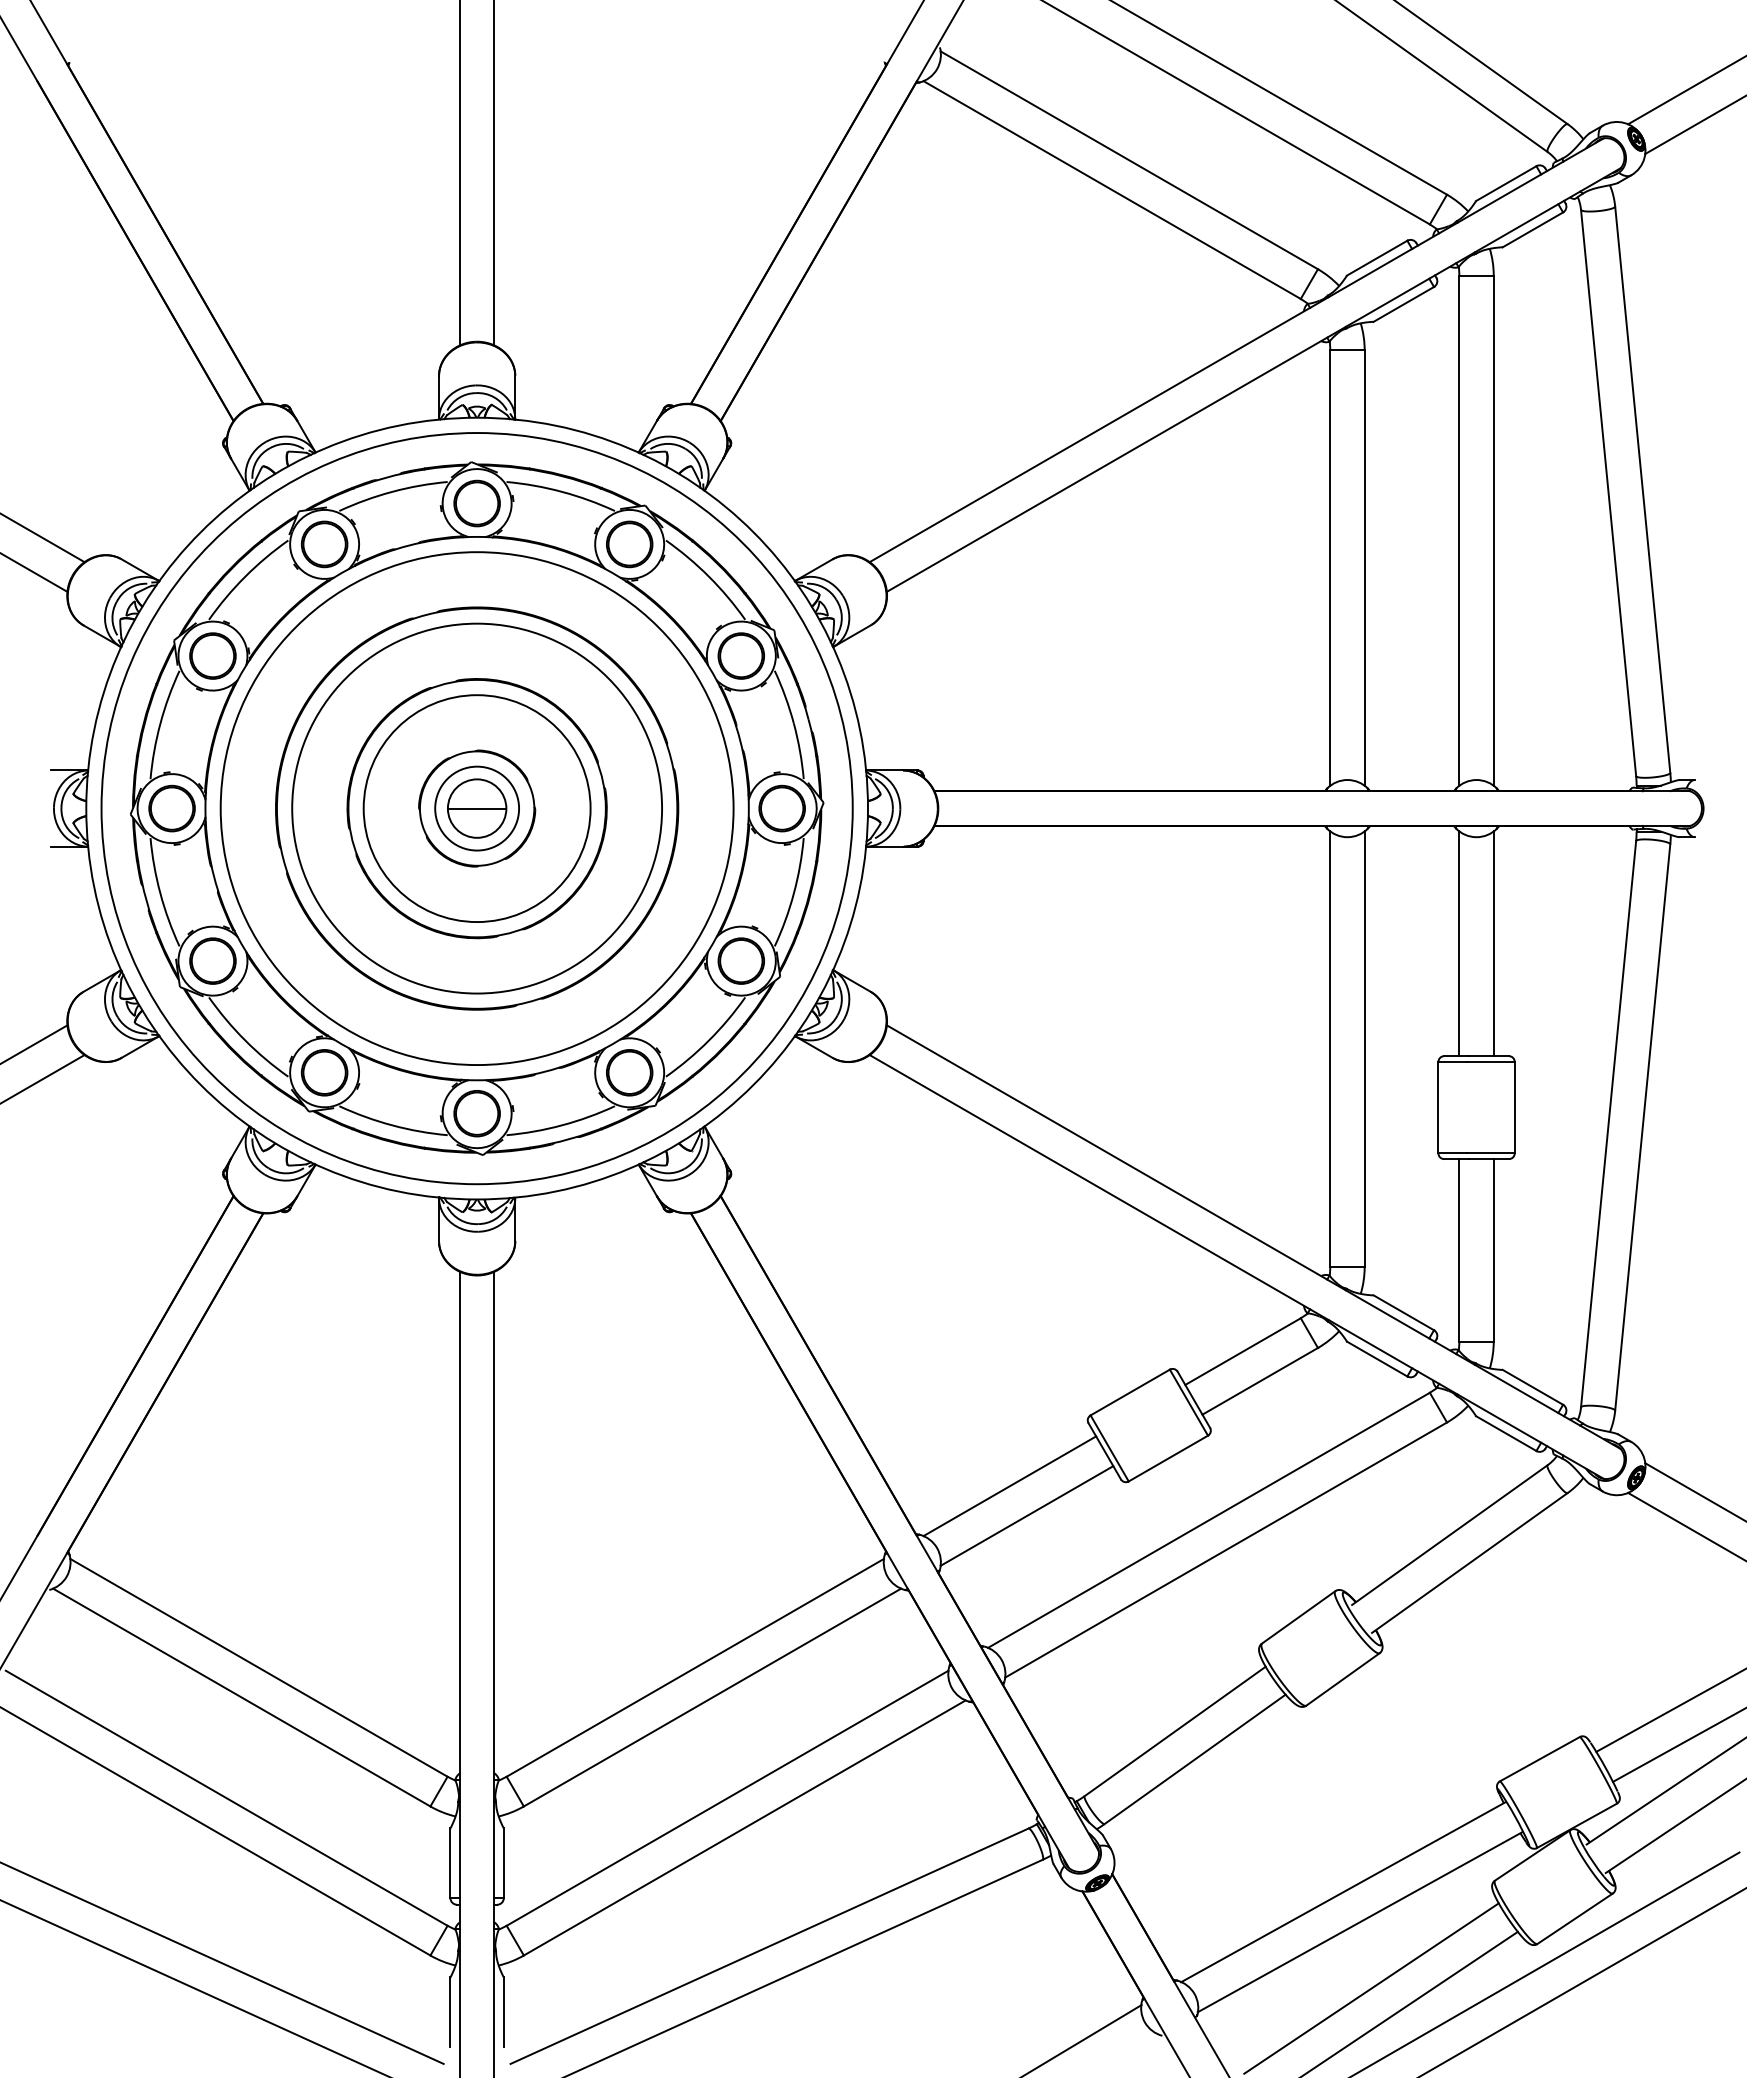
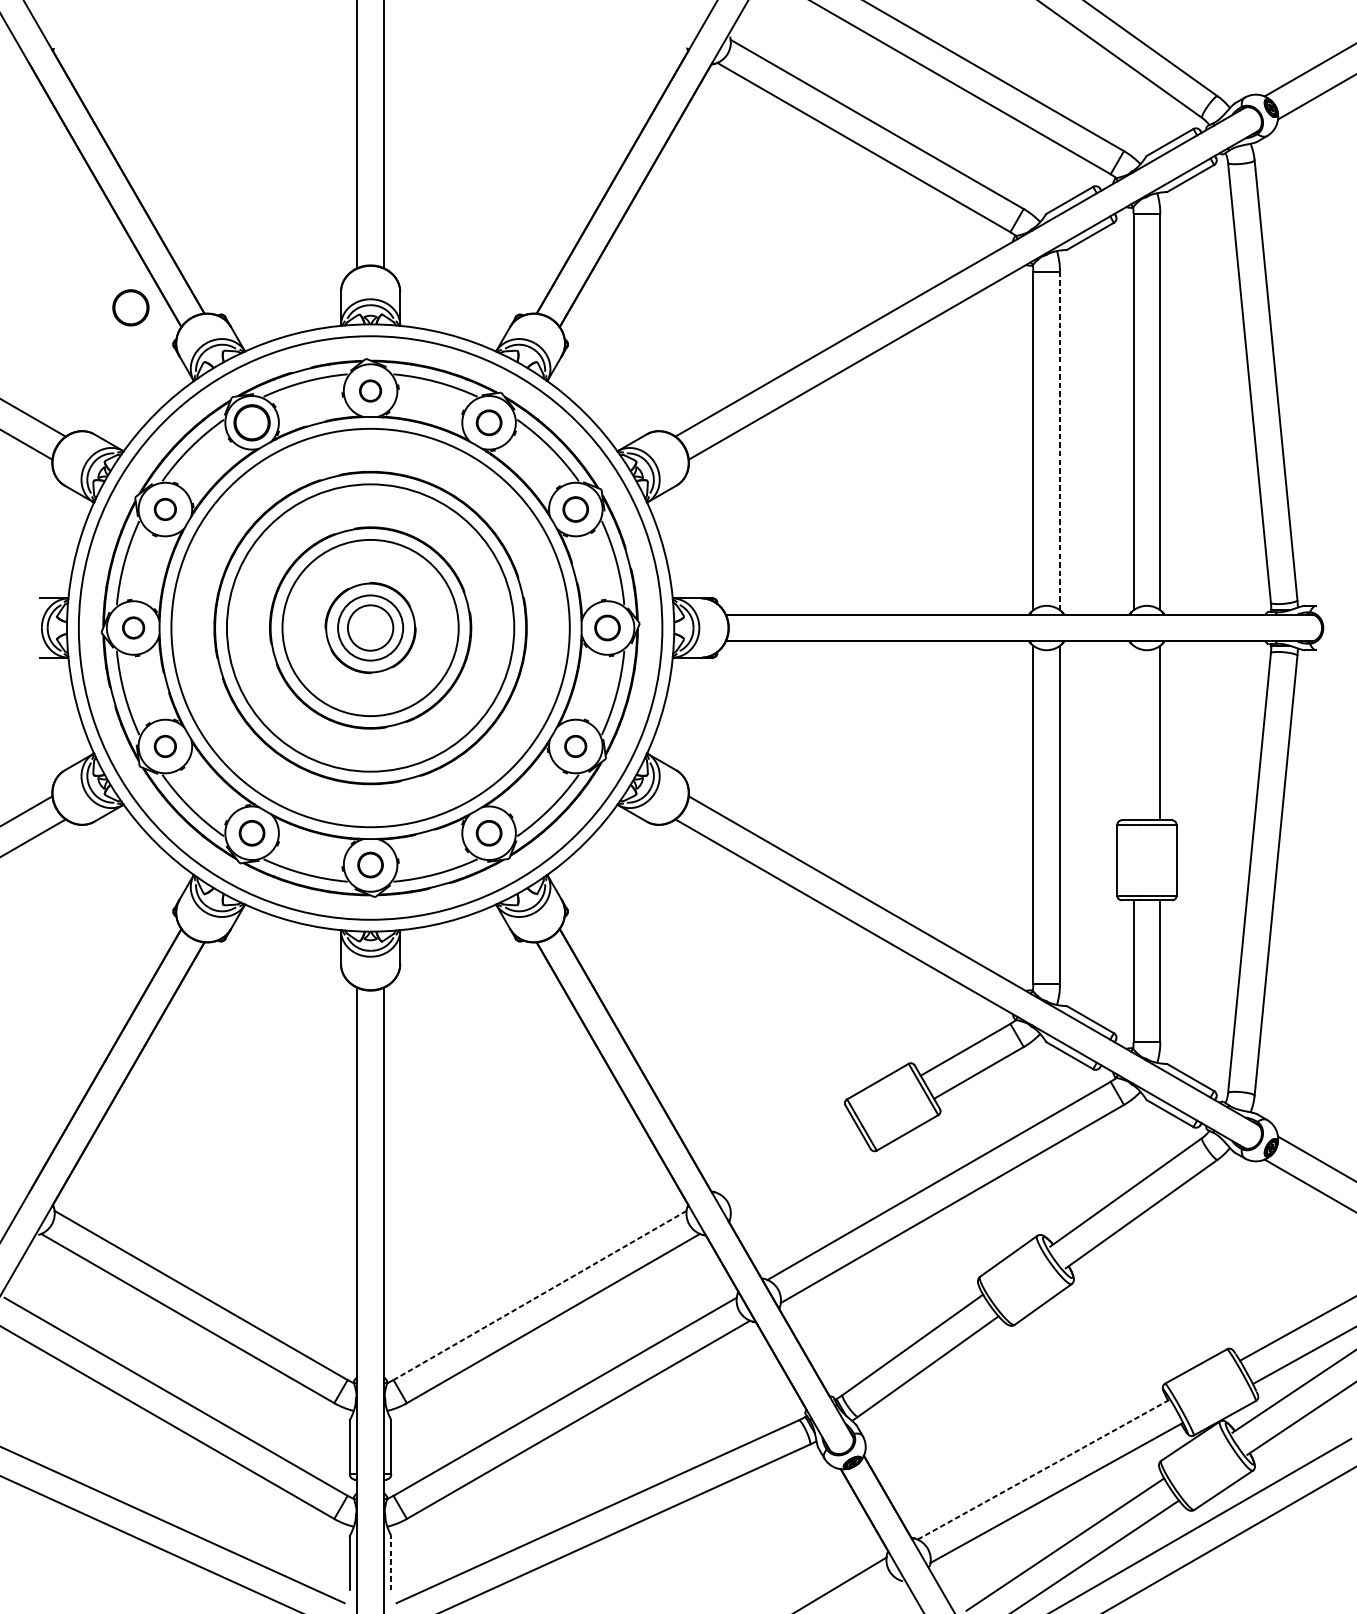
part: (168, 396) -> (130, 307), added
part: (476, 503) -> (370, 391), size x0.6
part: (629, 544) -> (488, 422), size x0.7
line: (1364, 567) -> (1059, 440), solid -> dashed
circle: (212, 655) -> (165, 509), size x0.6
part: (740, 655) -> (575, 509), size x0.7
part: (171, 808) -> (133, 627), size x0.6
line: (476, 808) -> (370, 627), removed
part: (781, 808) -> (607, 627), size x0.7
line: (1459, 943) -> (1133, 732), removed
circle: (212, 960) -> (165, 746), size x0.6
part: (740, 960) -> (575, 746), size x0.6
part: (324, 1072) -> (252, 833), size x0.7
part: (629, 1072) -> (488, 833), size x0.7
part: (476, 1113) -> (370, 864), size x0.7
line: (1009, 1486) -> (784, 1154), removed
line: (1026, 1515) -> (797, 1177), removed
line: (695, 1667) -> (540, 1295), solid -> dashed
line: (1342, 1892) -> (1042, 1469), solid -> dashed
line: (503, 2012) -> (391, 1563), solid -> dashed

